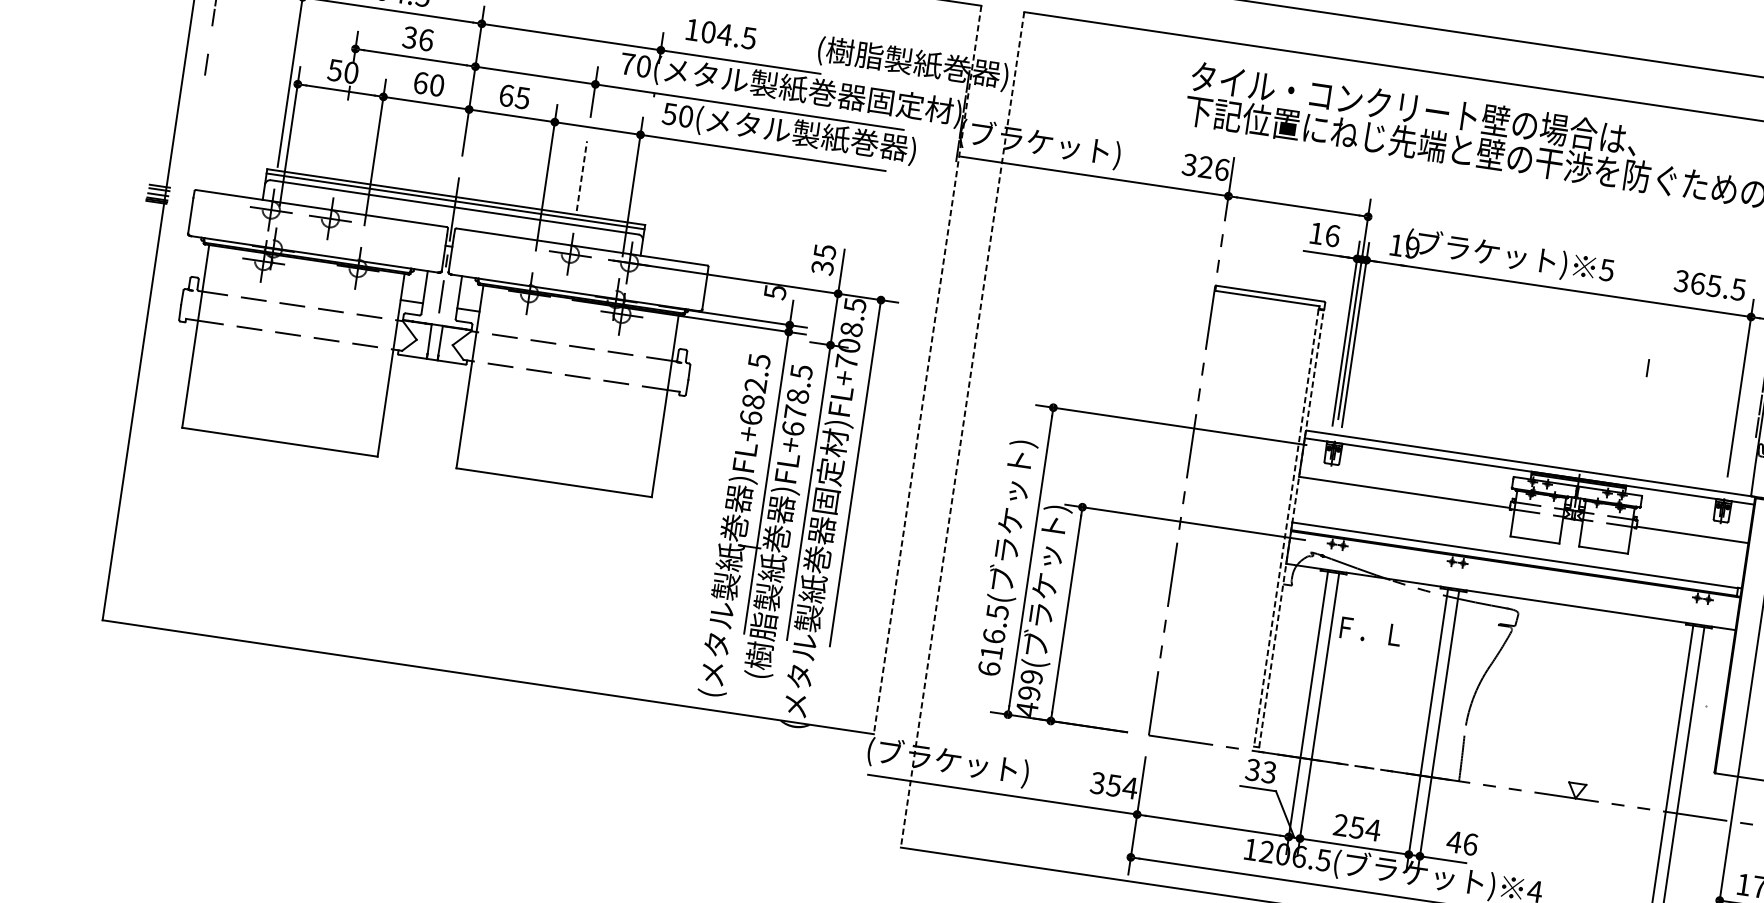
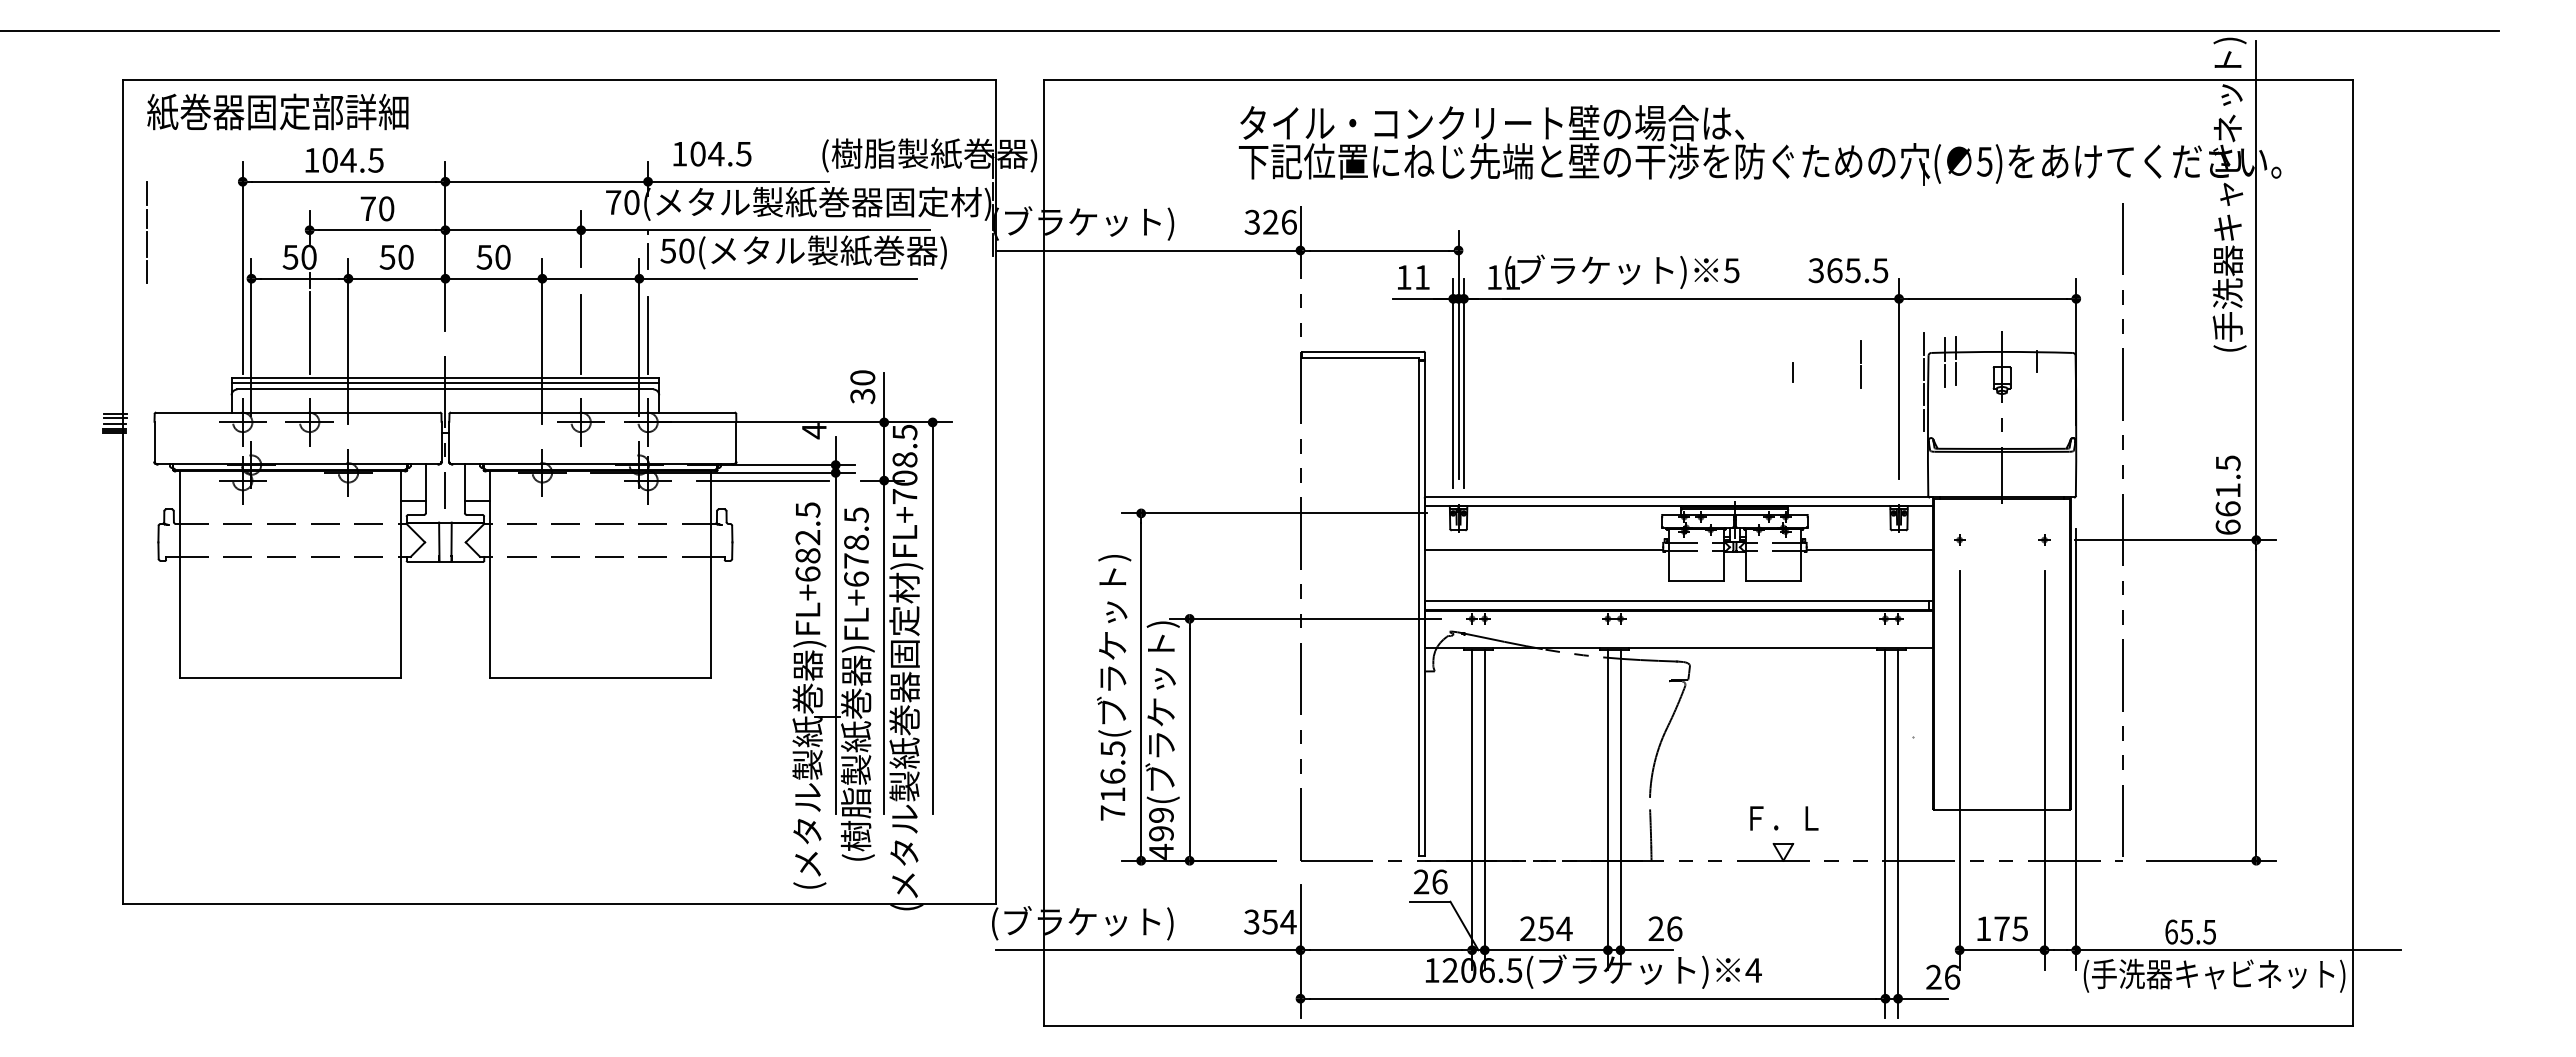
text: (418, 38) -> (377, 208), 36 -> 70
line: (210, 40) -> (147, 244), added
text: (420, 82) -> (387, 256), 60 -> 50
text: (514, 96) -> (493, 256), 65 -> 50
line: (651, 116) -> (648, 256), added
line: (342, 139) -> (309, 332), added
line: (582, 175) -> (581, 333), dashed -> solid
line: (641, 185) -> (648, 334), added
text: (1332, 235) -> (1422, 277), 16 -> 11
text: (1412, 247) -> (1512, 277), 19 -> 11
text: (824, 251) -> (862, 377), 35 -> 30
text: (775, 292) -> (814, 431), 5 -> 4
line: (723, 329) -> (762, 480), added
line: (1708, 369) -> (1860, 363), added
line: (927, 370) -> (995, 492), dashed -> solid
line: (962, 429) -> (1044, 552), dashed -> solid
line: (1285, 528) -> (1418, 609), dashed -> solid
line: (1291, 528) -> (1424, 608), dashed -> solid
text: (1370, 631) -> (1784, 818), moved
text: (989, 668) -> (1112, 812), 616.5( -> 716.5(
text: (1261, 770) -> (1430, 881), 33 -> 26
text: (1454, 841) -> (1656, 928), 46 -> 26

